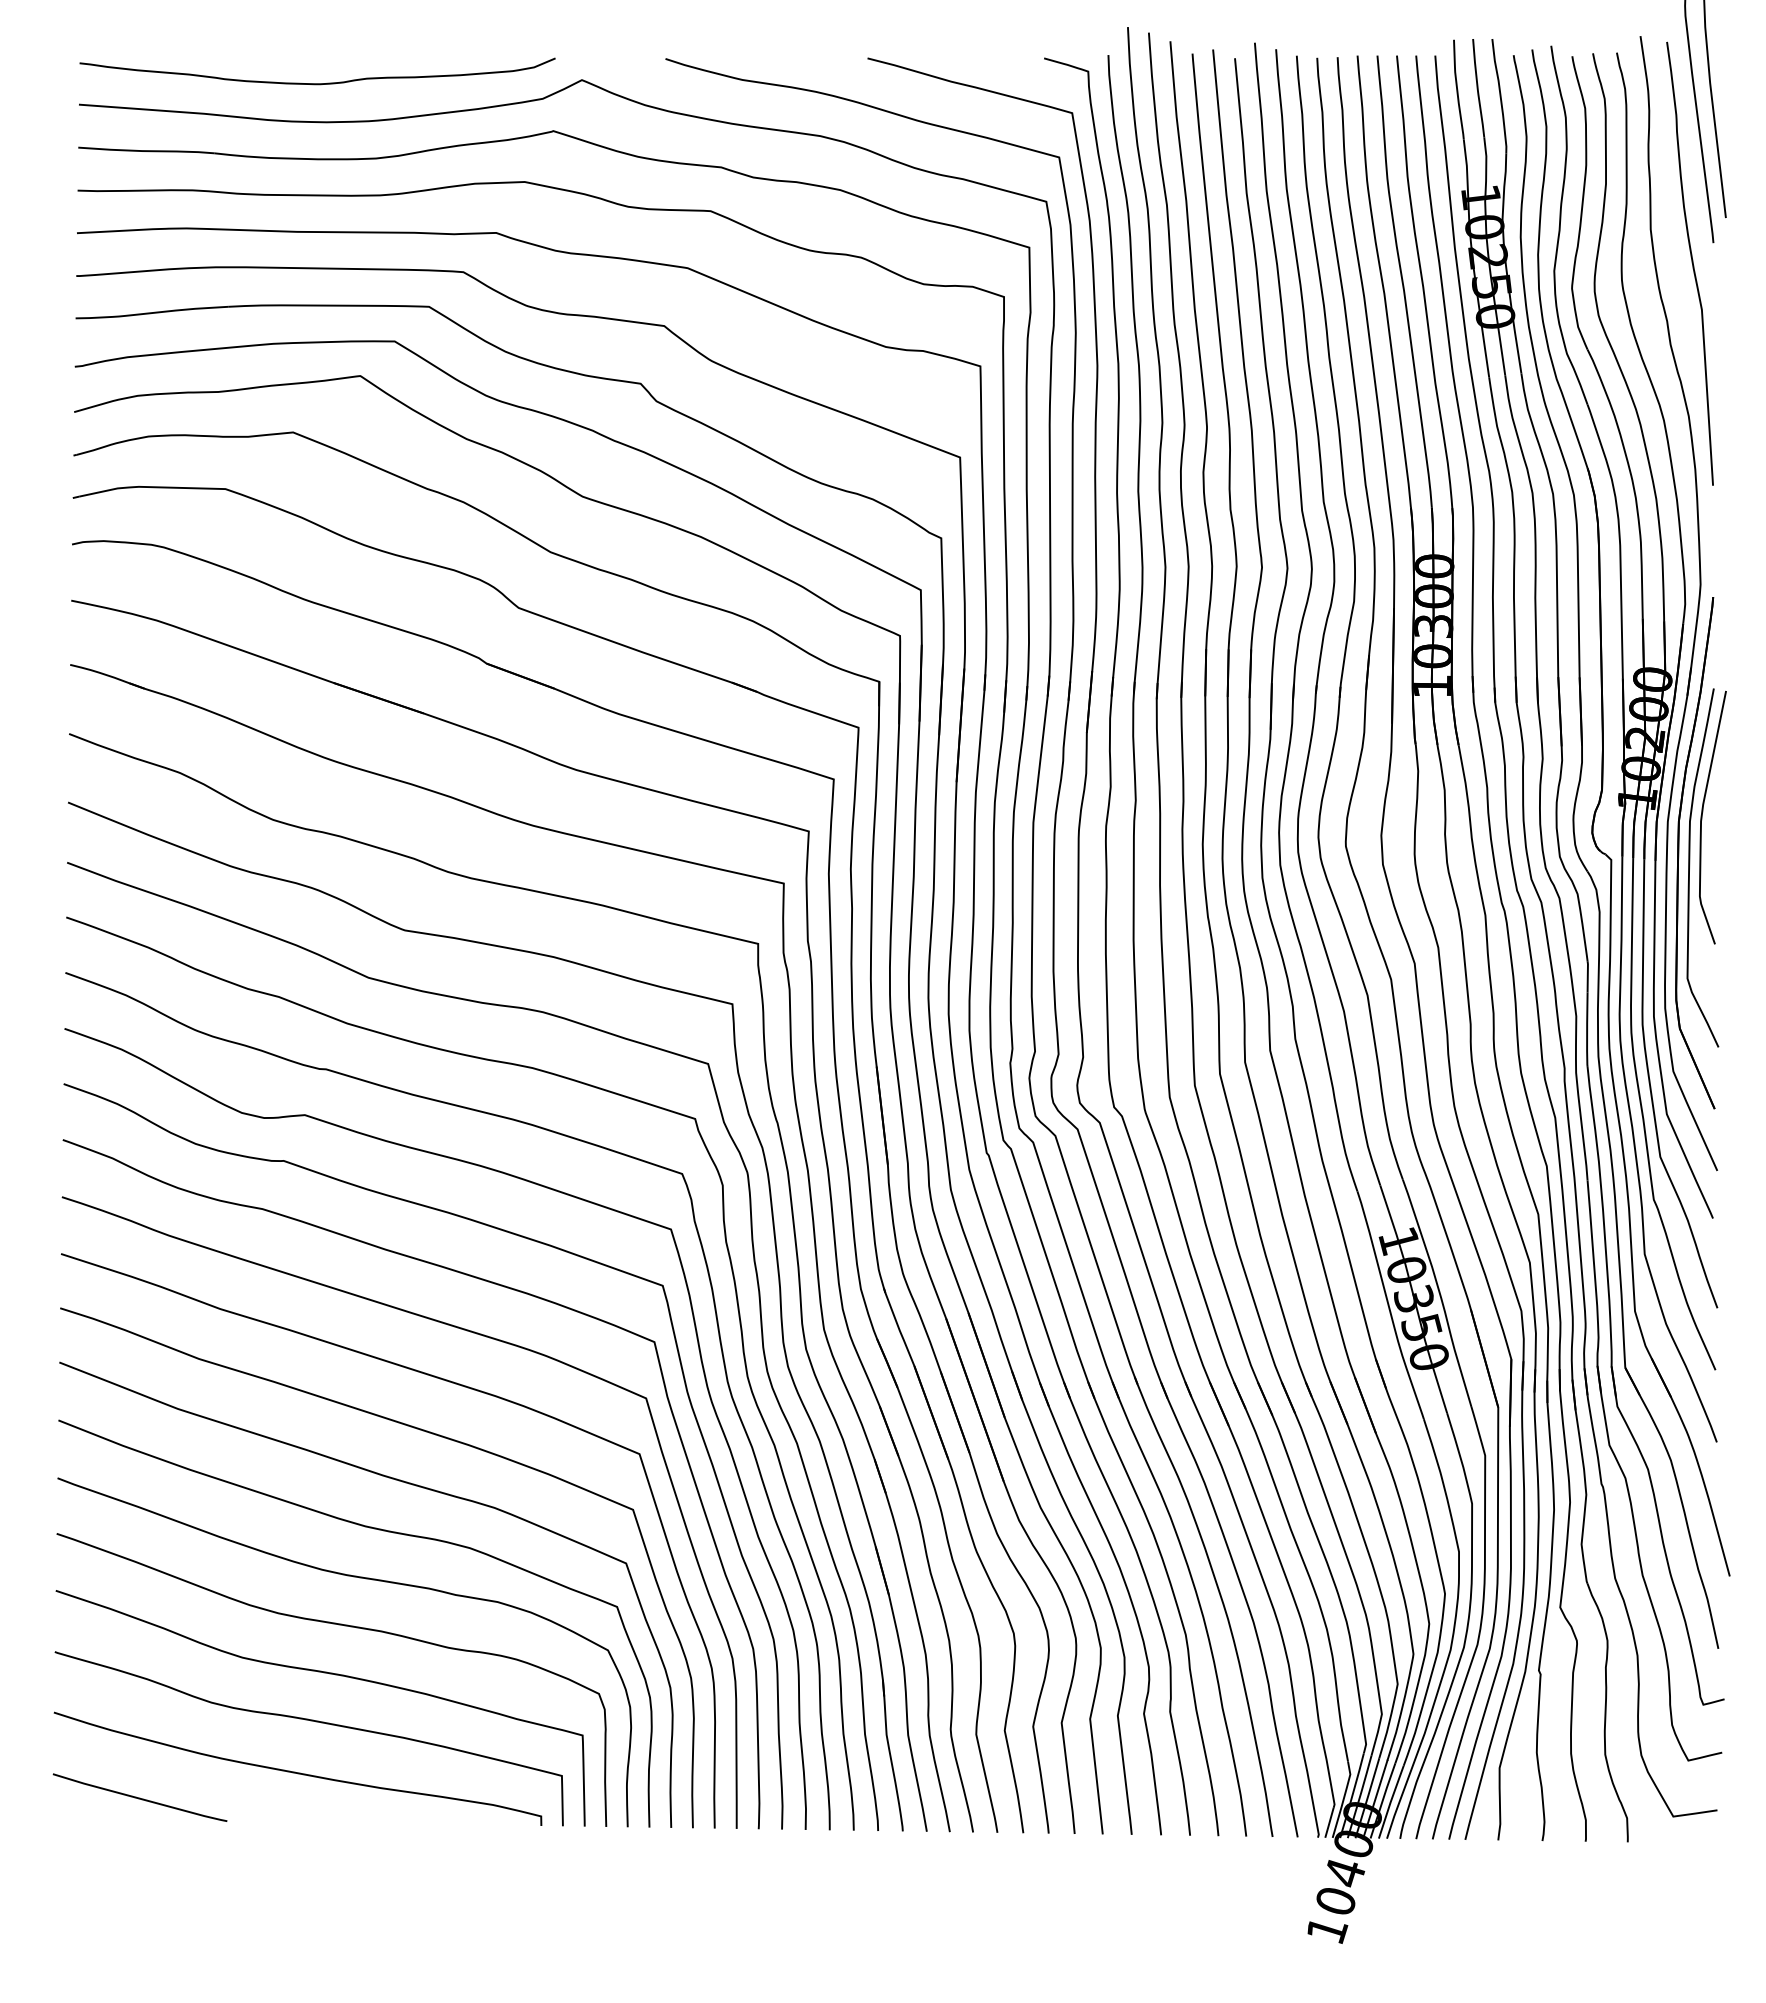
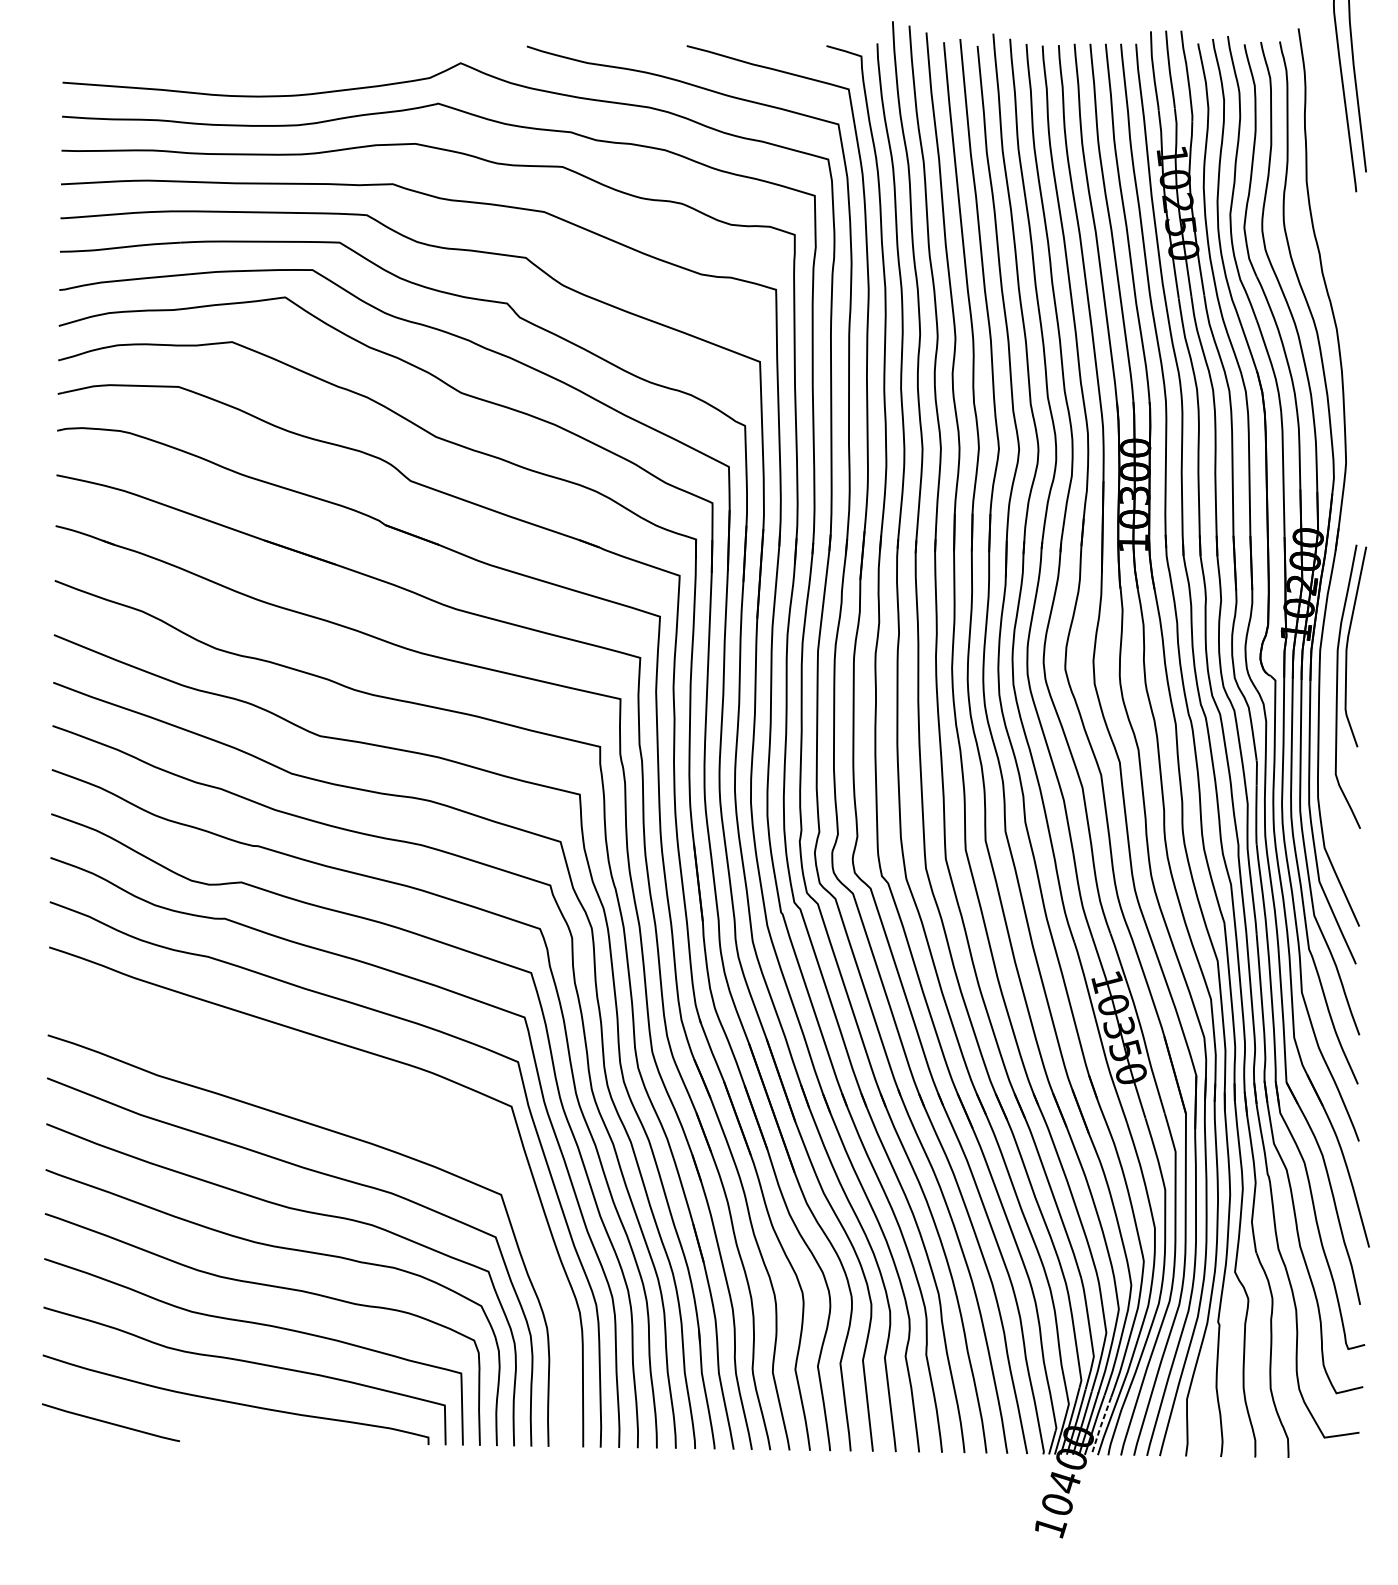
curve: (317, 83) -> (251, 65), removed
curve: (1691, 263) -> (1338, 208), removed
part: (1679, 853) -> (1329, 675), removed
curve: (442, 1380) -> (350, 1092), removed
line: (1390, 1802) -> (1100, 1426), solid -> dashed

